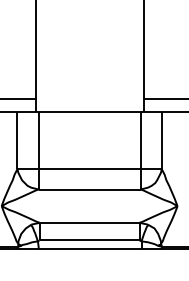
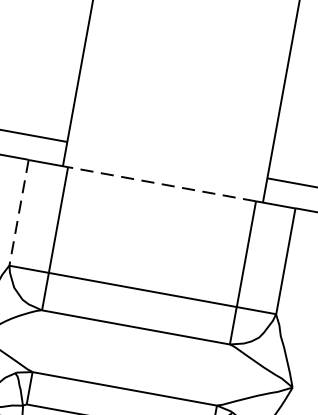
line: (89, 112) -> (161, 185), solid -> dashed
line: (17, 140) -> (19, 212), solid -> dashed

